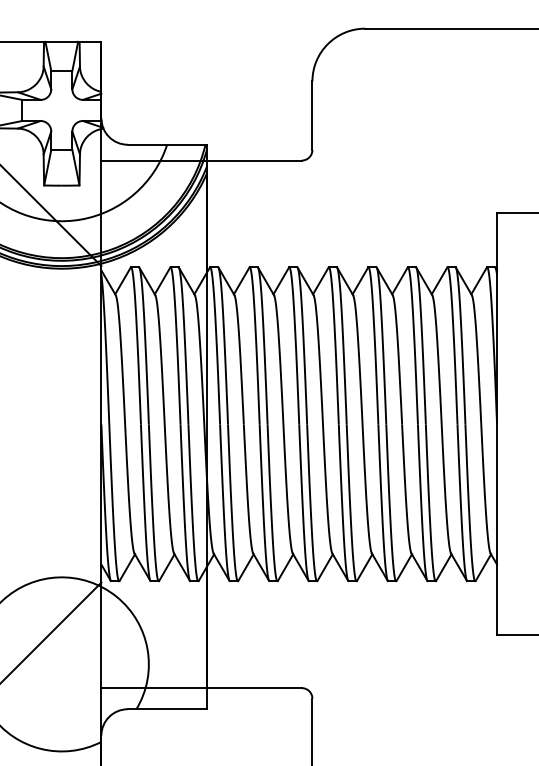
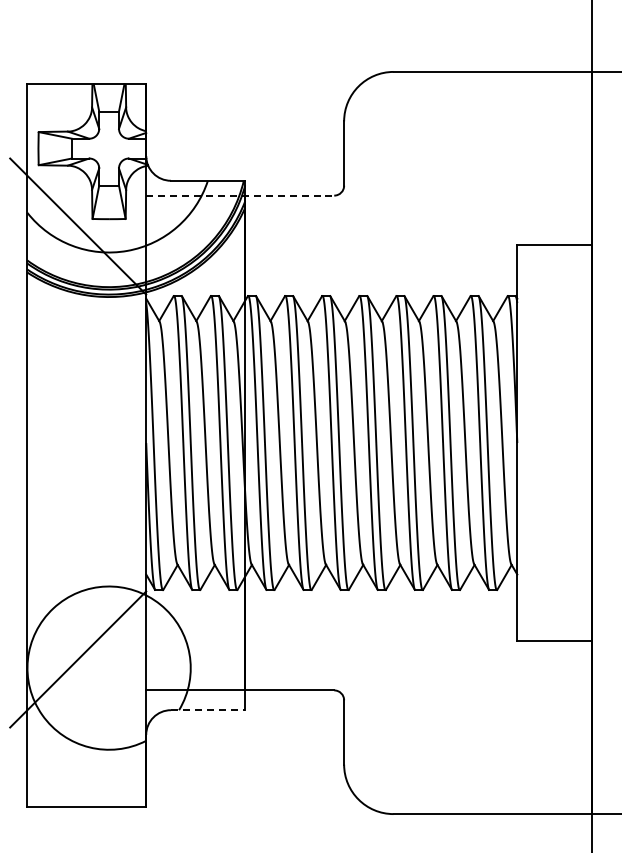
line: (201, 160) -> (240, 195), solid -> dashed
line: (167, 709) -> (208, 710), solid -> dashed

